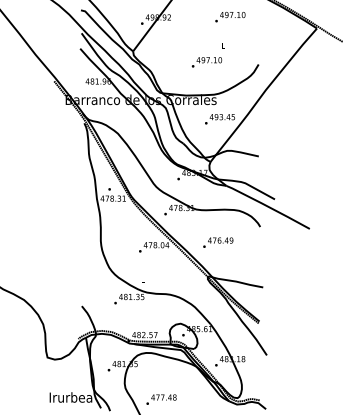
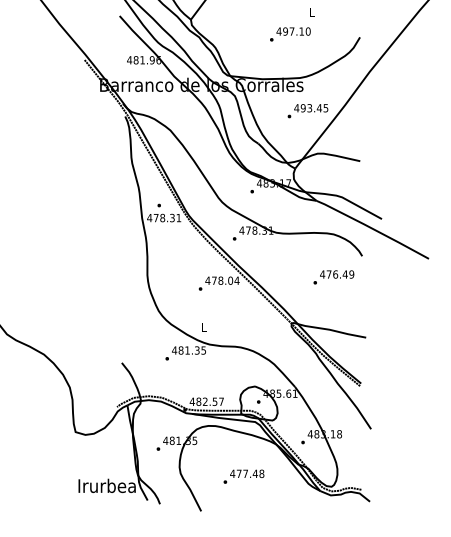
text: (218, 242) -> (334, 277), moved
text: (161, 399) -> (243, 476), moved

